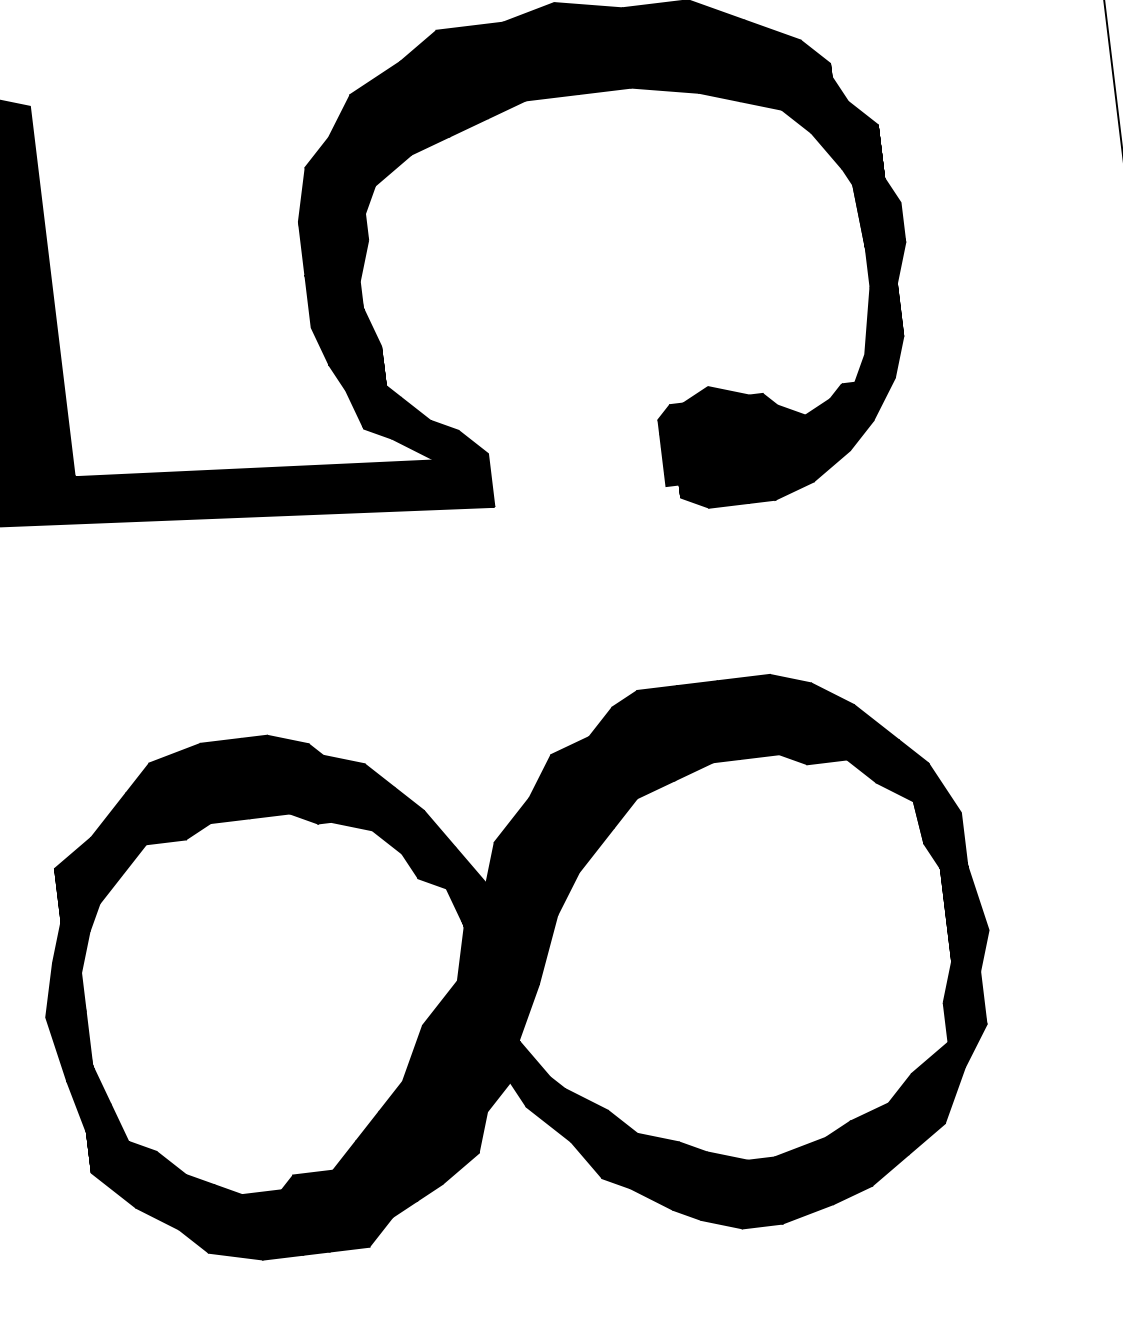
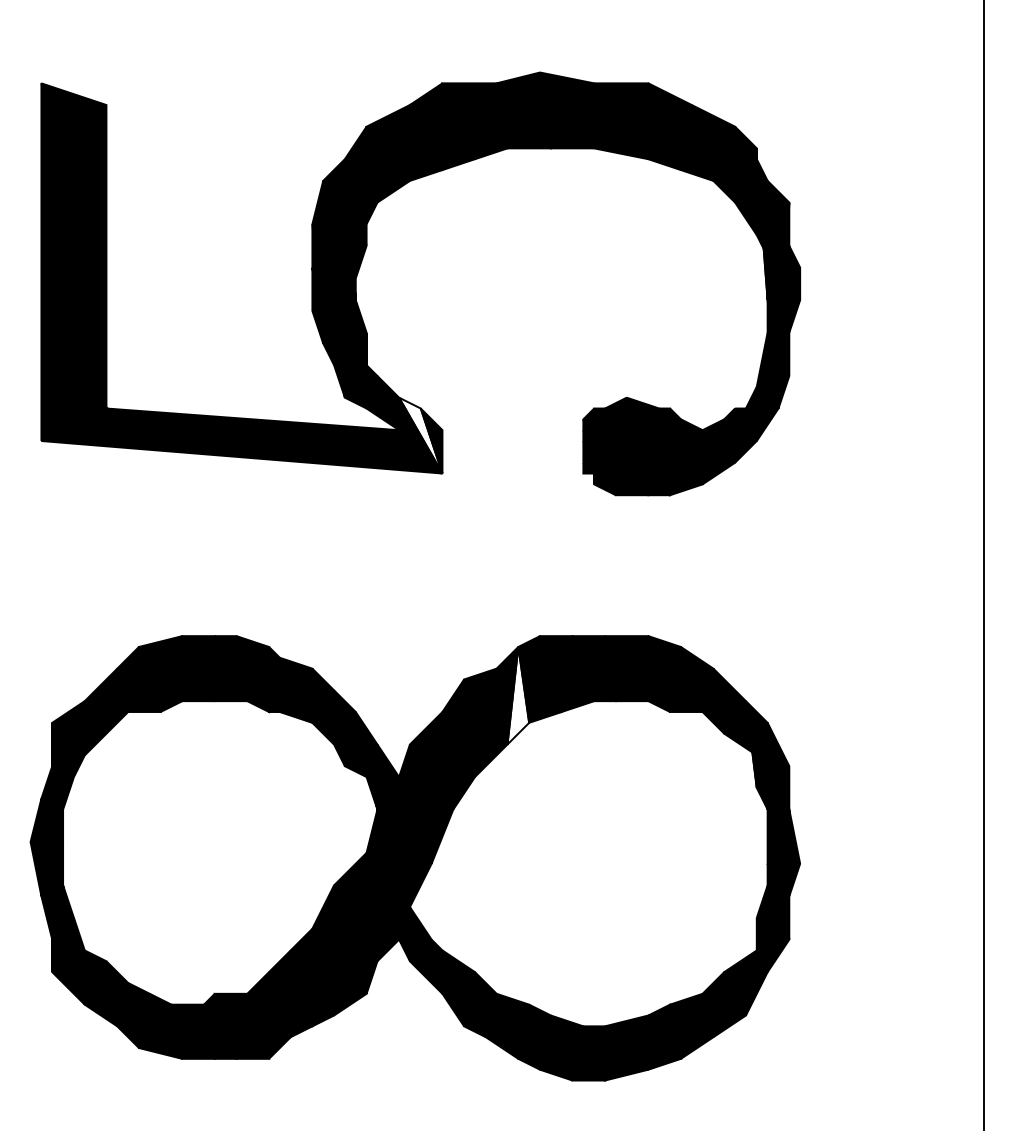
fill: (461, 463) -> (420, 435), removed
fill: (619, 766) -> (518, 695), removed

